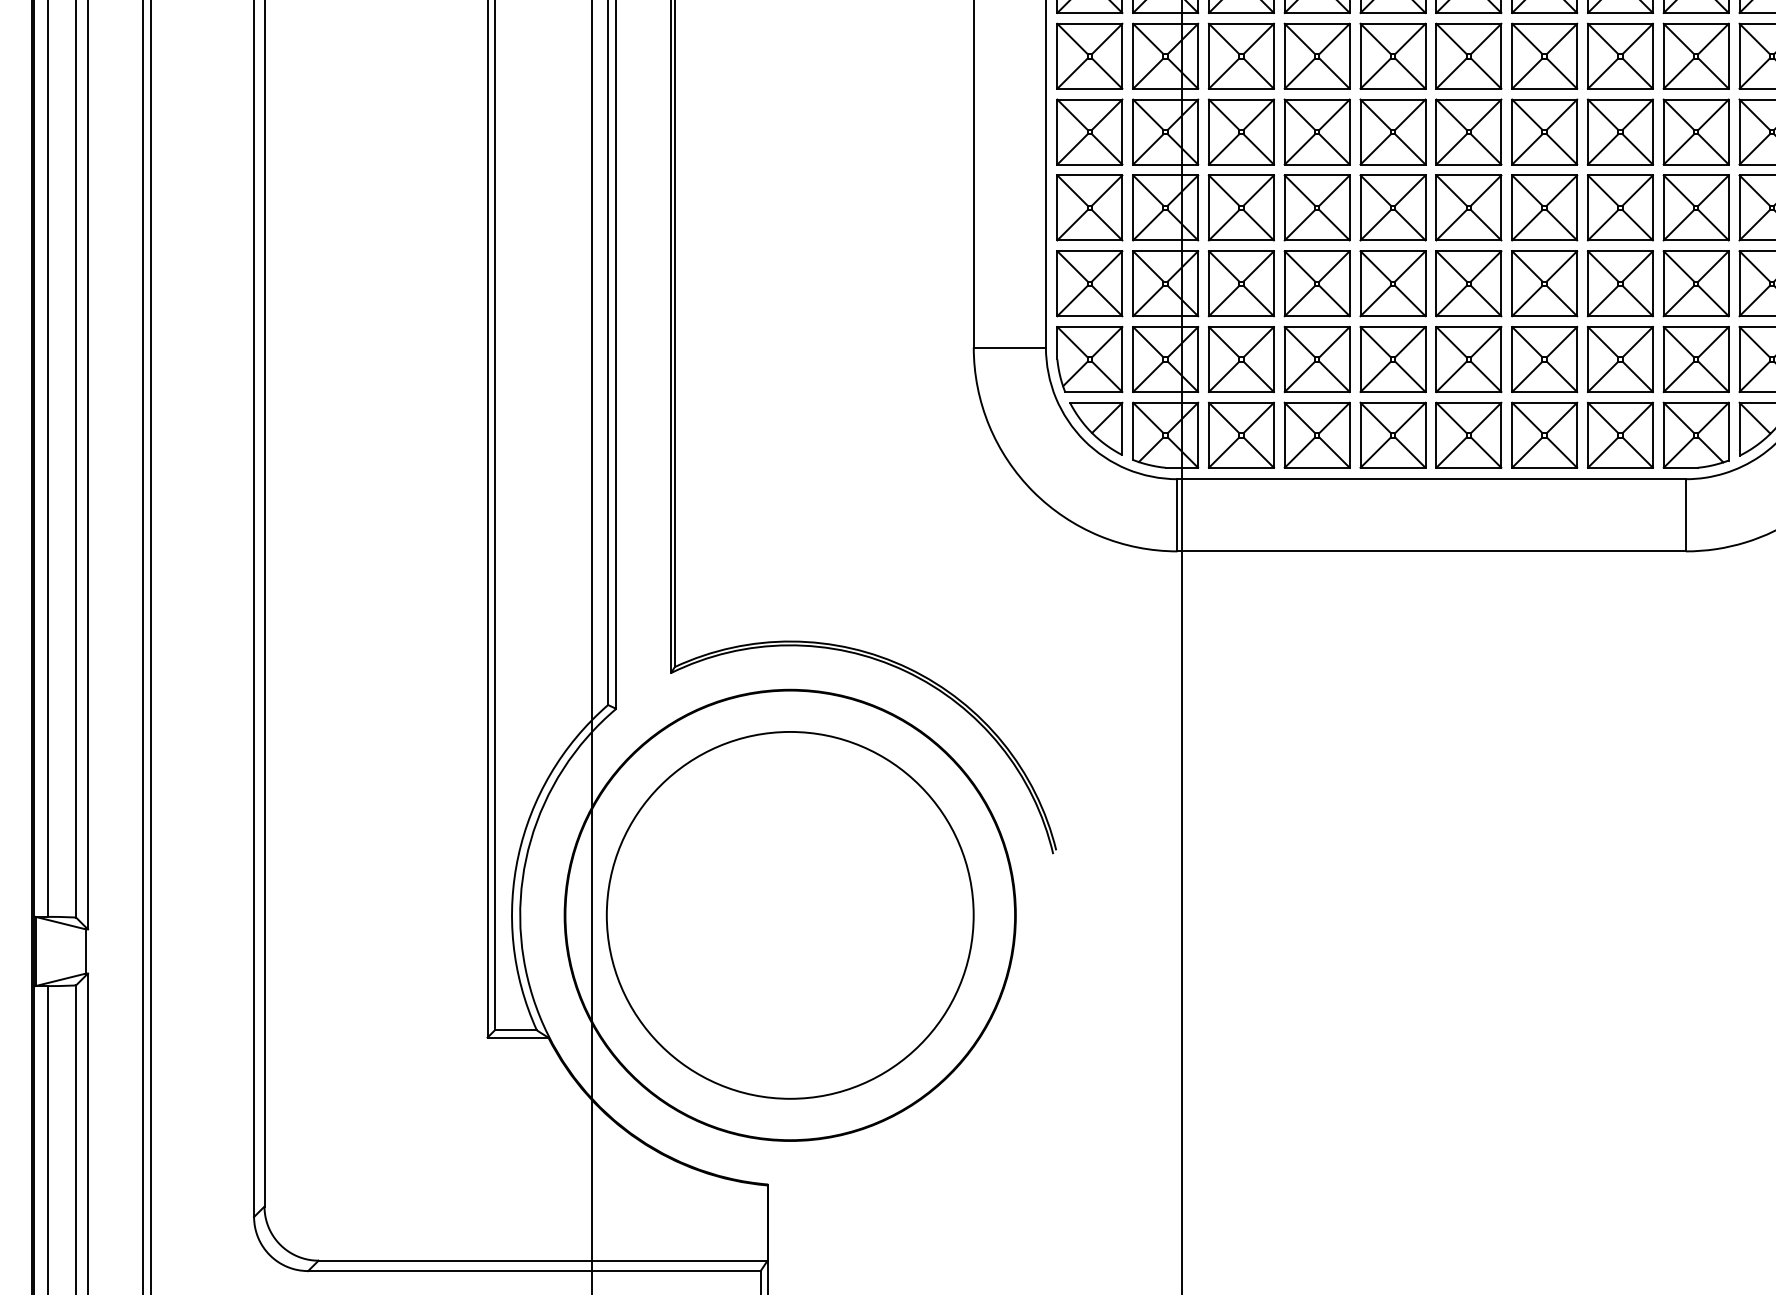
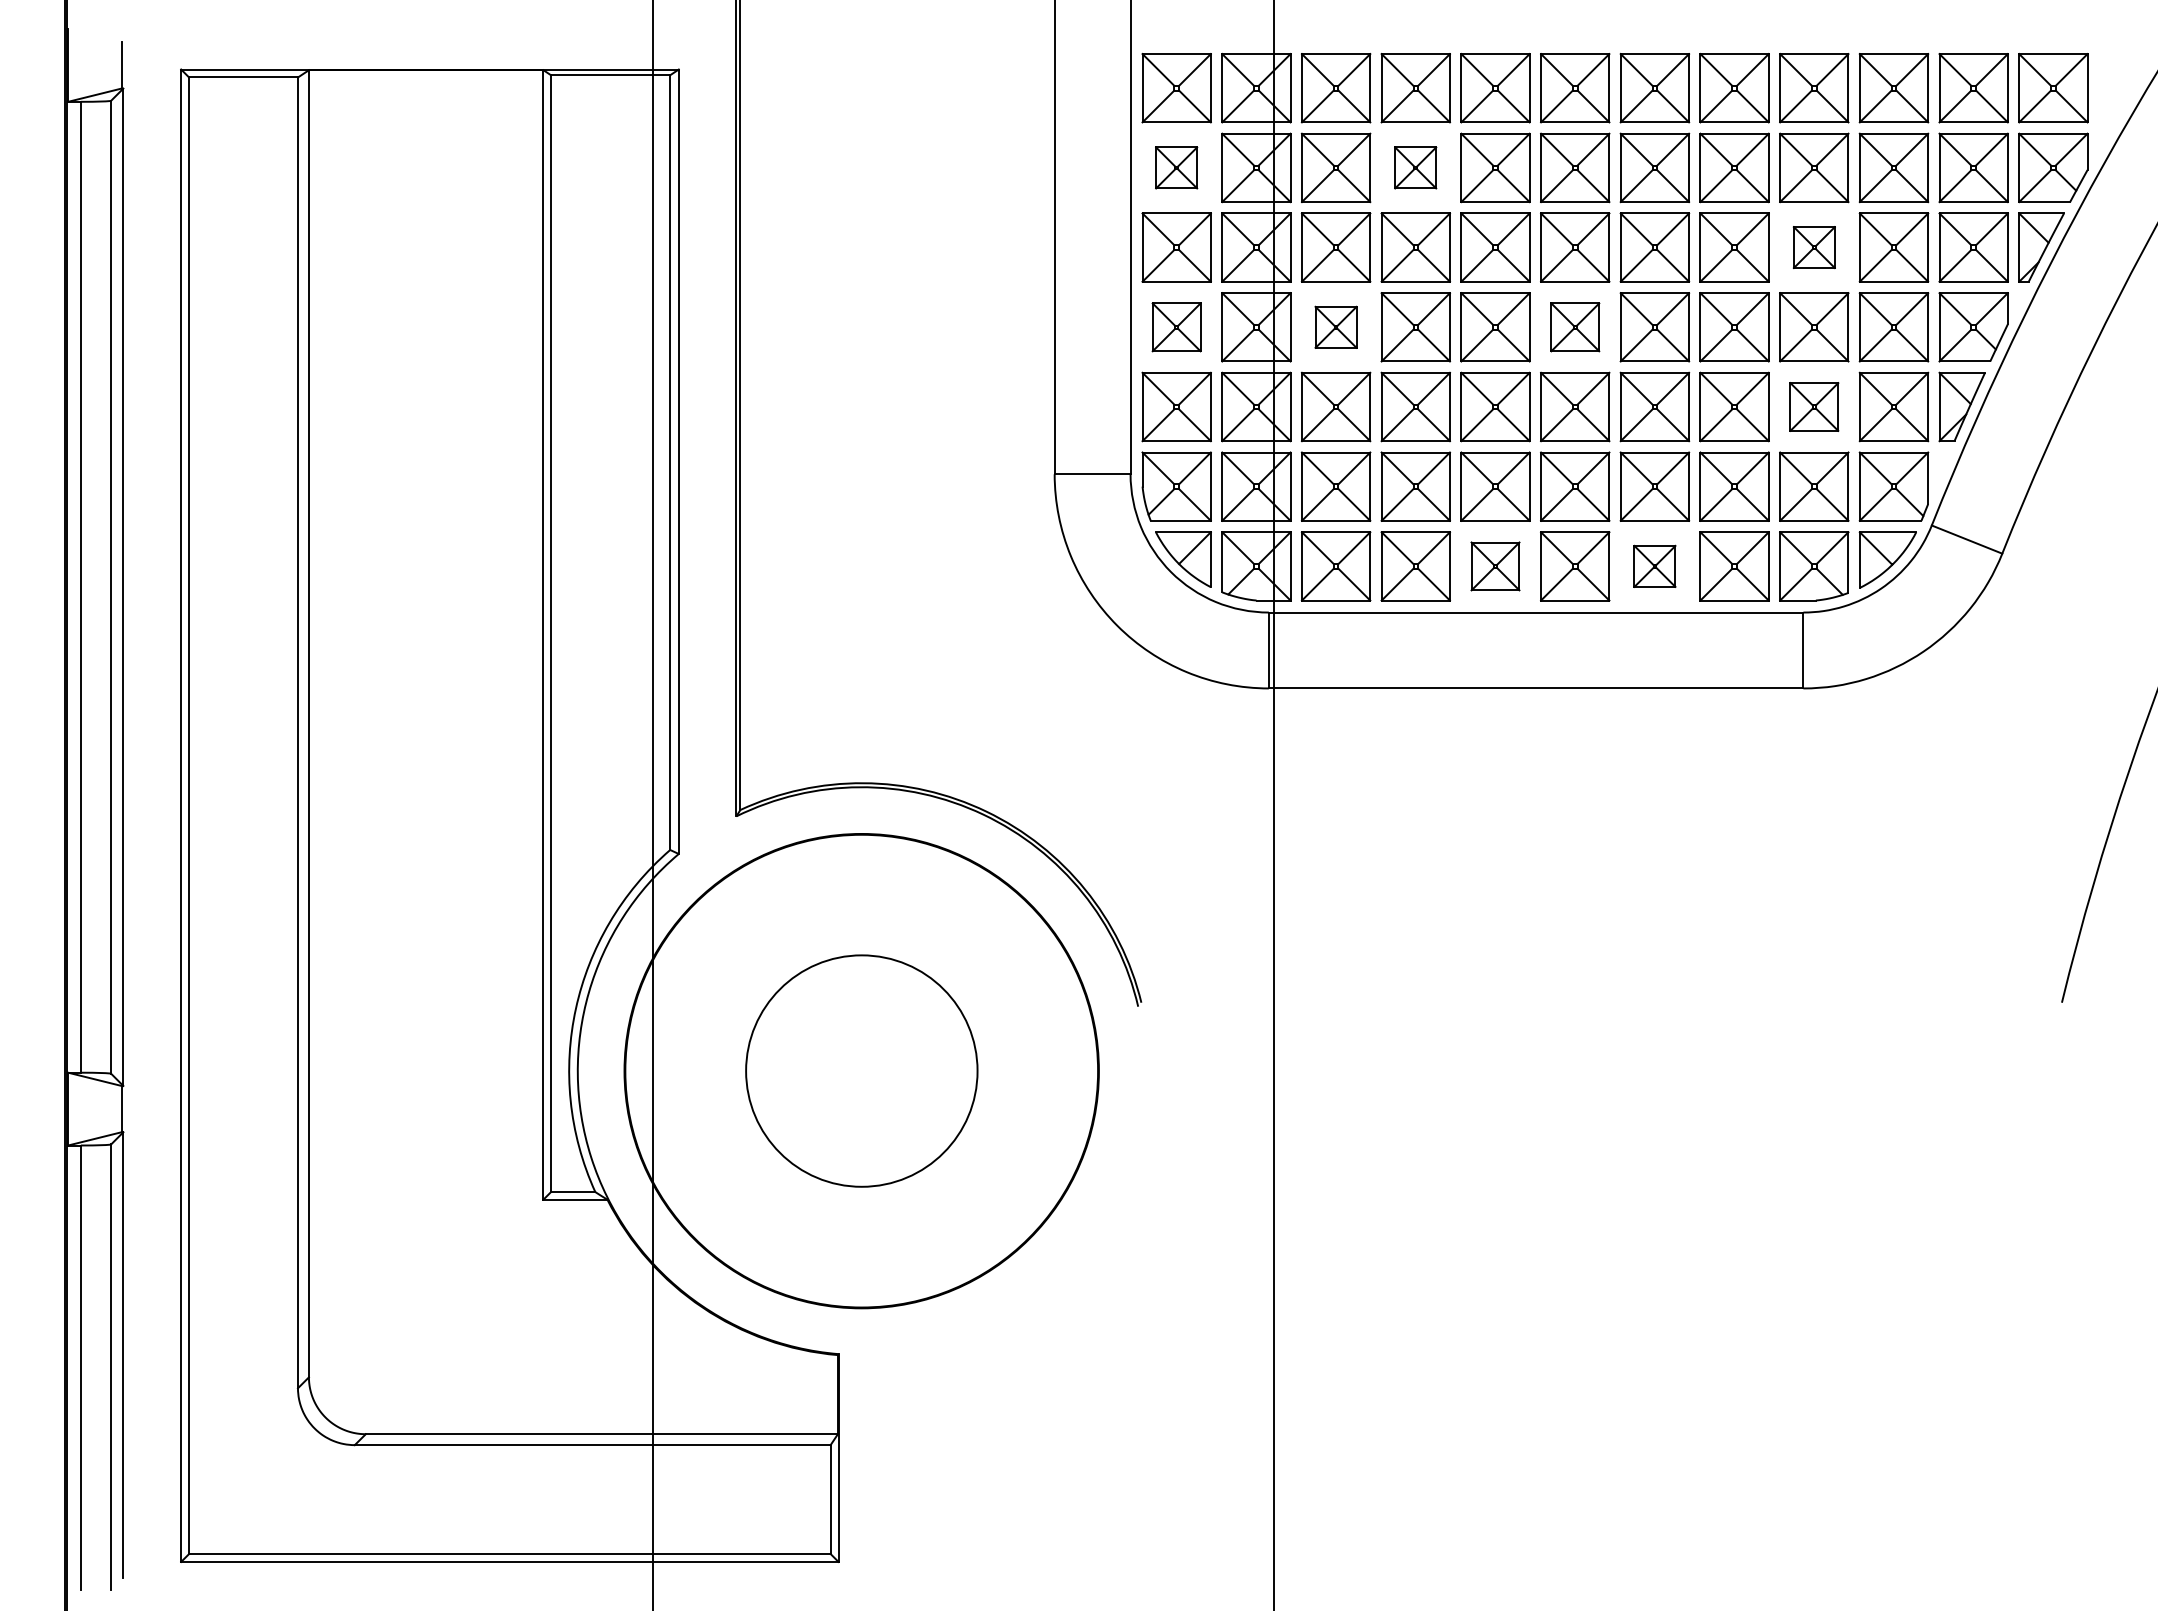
part: (1089, 55) -> (1176, 167), size x0.6
part: (1316, 55) -> (1415, 167), size x0.6
part: (1696, 132) -> (1814, 247), size x0.6
part: (1089, 208) -> (1176, 327), size x0.7
part: (1240, 208) -> (1335, 327), size x0.6
part: (1469, 208) -> (1575, 327), size x0.7
part: (1696, 283) -> (1814, 406), size x0.7
part: (1393, 435) -> (1495, 566), size x0.7
part: (1544, 435) -> (1654, 566), size x0.6
circle: (790, 914) -> (861, 1070), size x0.6

